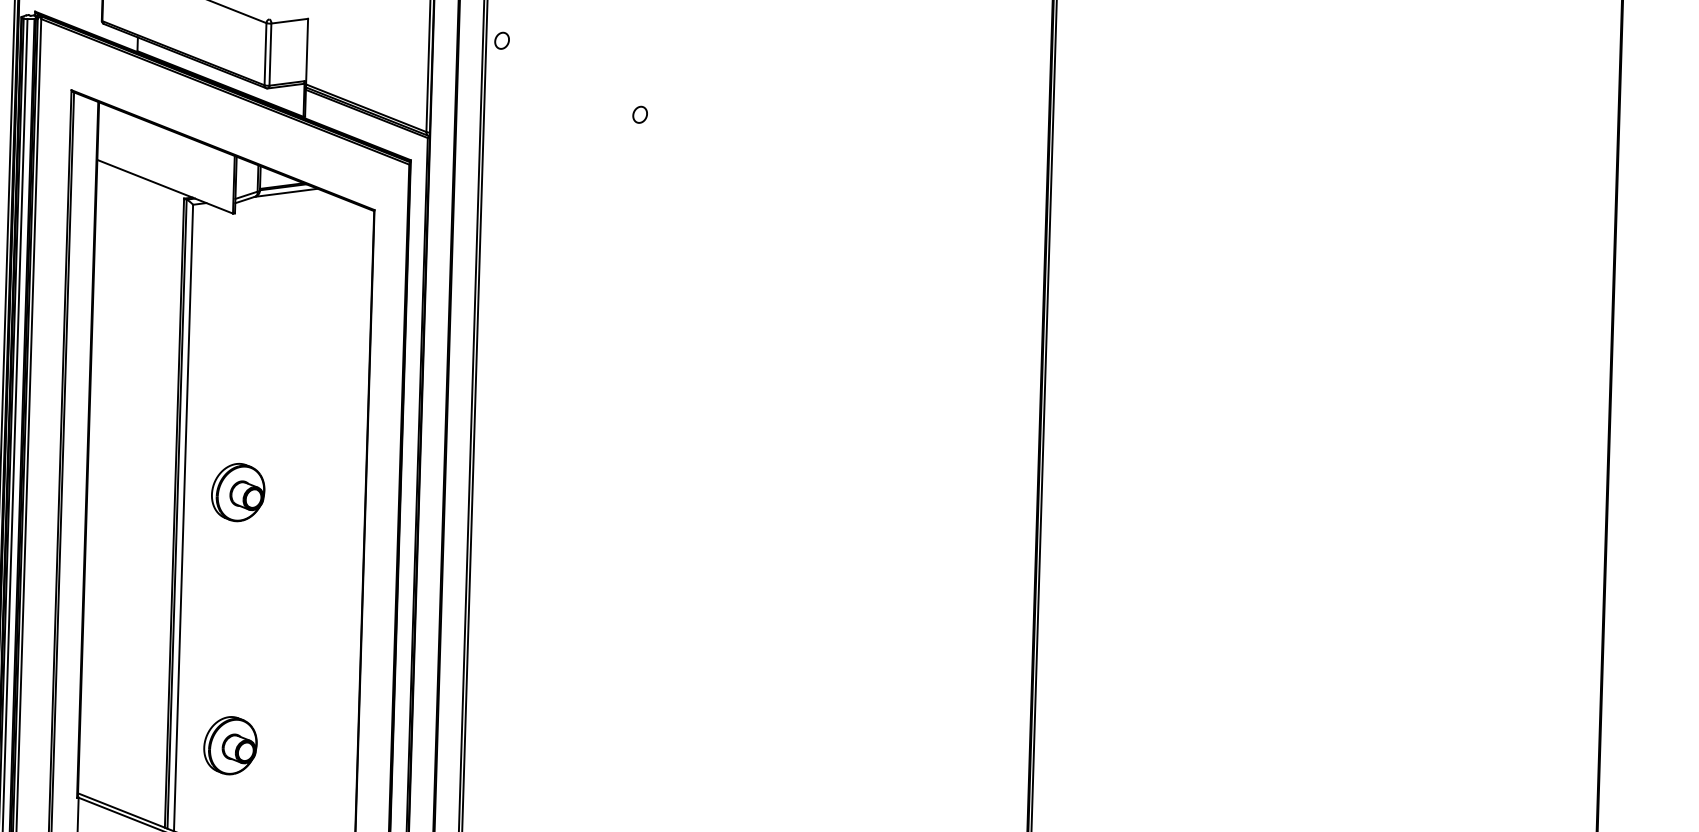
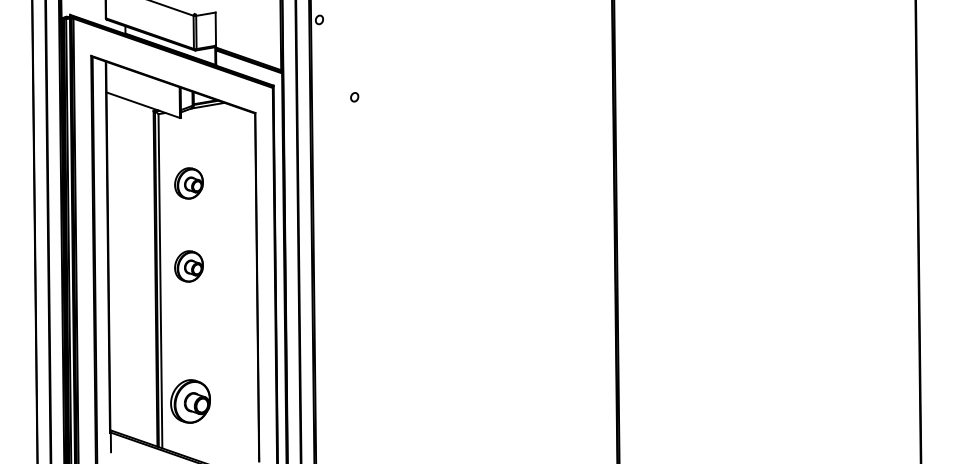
part: (639, 115) -> (354, 97), moved
part: (243, 337) -> (188, 183), added
part: (230, 745) -> (190, 401), size x1.4

